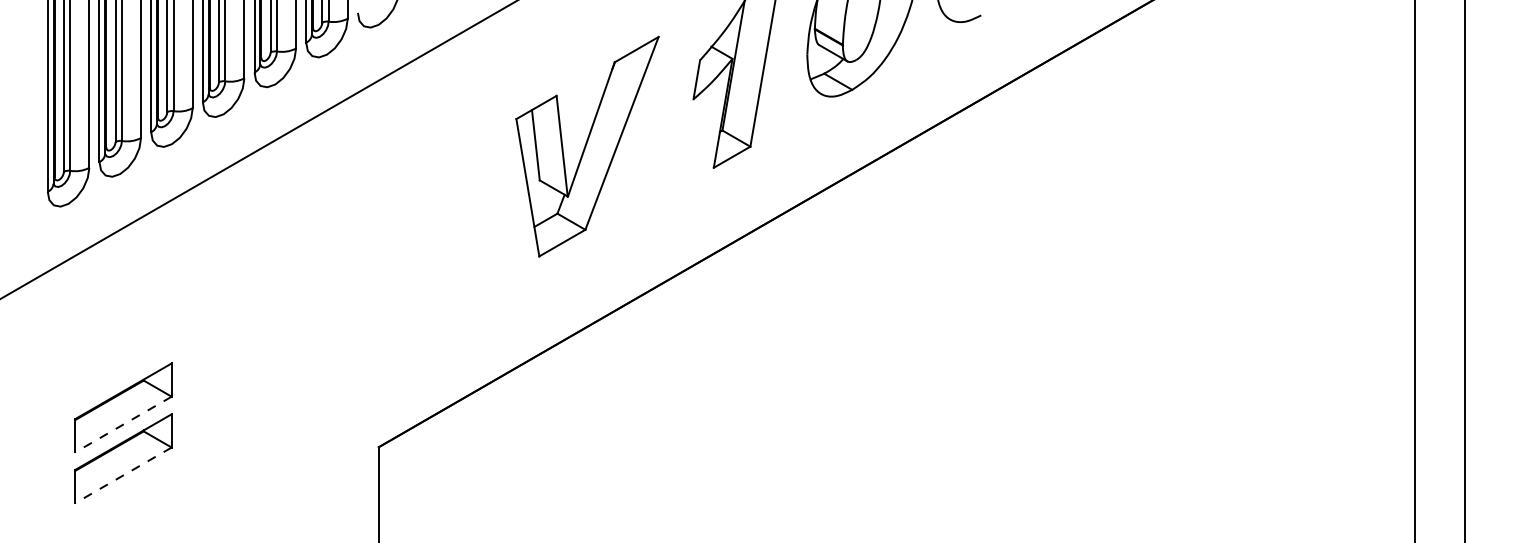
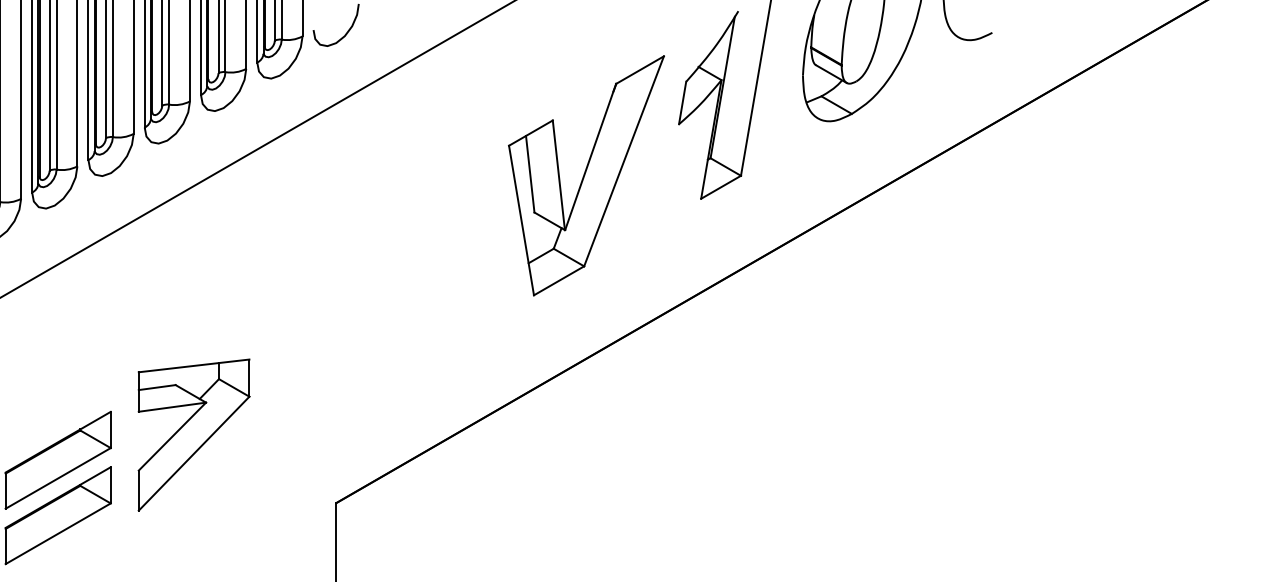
part: (587, 146) -> (586, 175), moved
part: (248, 384) -> (194, 434), added
line: (123, 424) -> (58, 478), dashed -> solid
line: (123, 475) -> (58, 533), dashed -> solid

